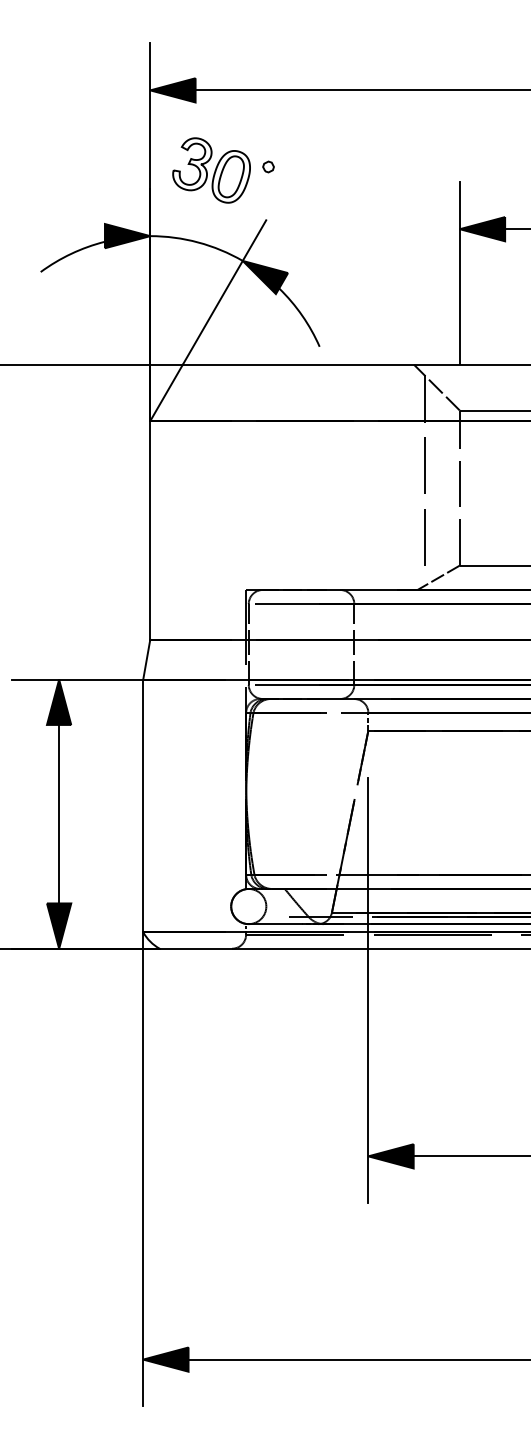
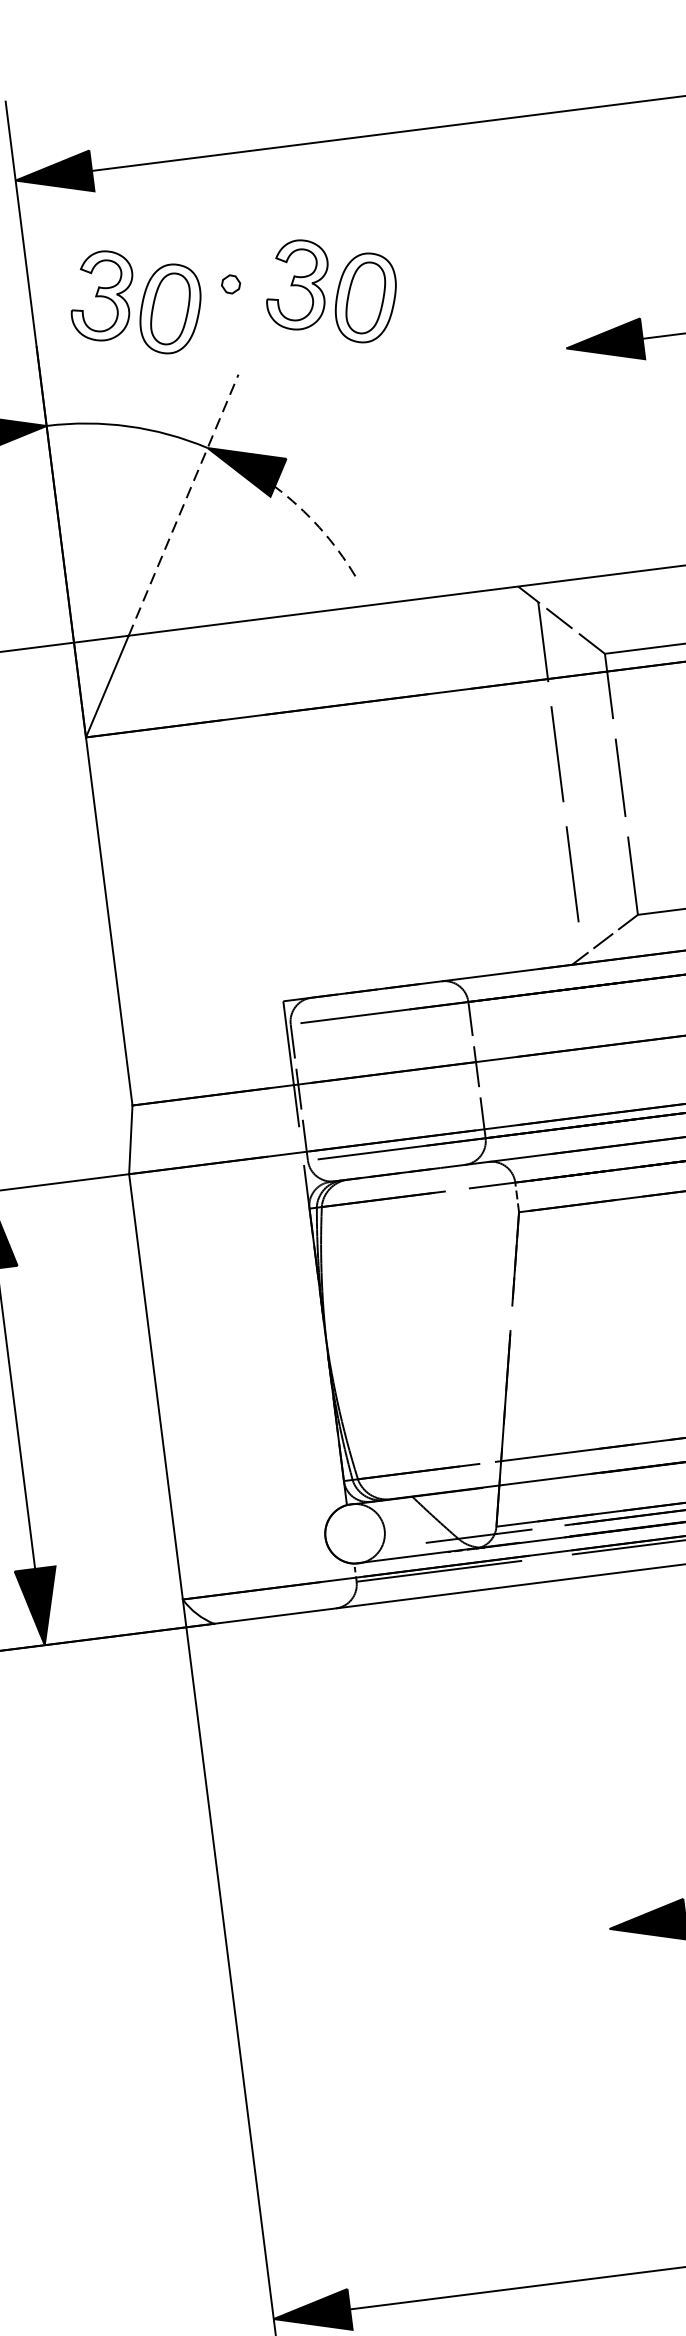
part: (326, 178) -> (331, 291), added
line: (459, 272) -> (575, 421), removed
line: (224, 292) -> (183, 505), solid -> dashed
arc: (302, 315) -> (319, 527), solid -> dashed
line: (368, 990) -> (574, 1649), removed

